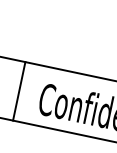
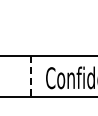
line: (19, 91) -> (31, 76), solid -> dashed

